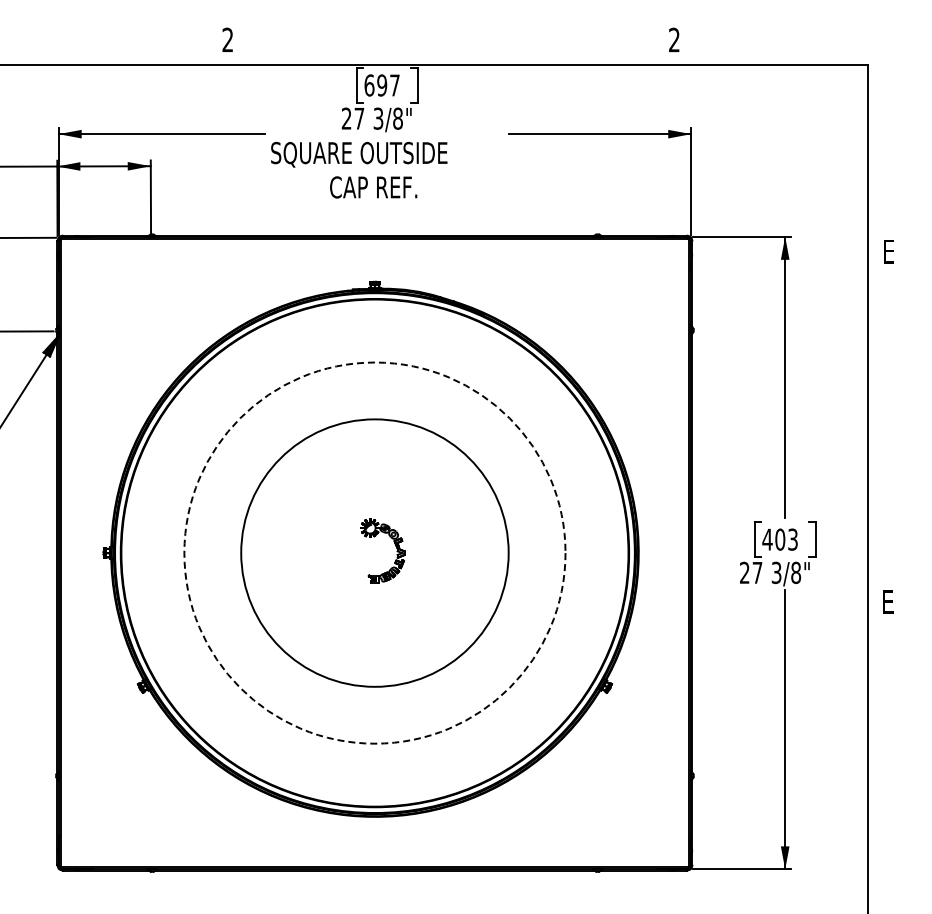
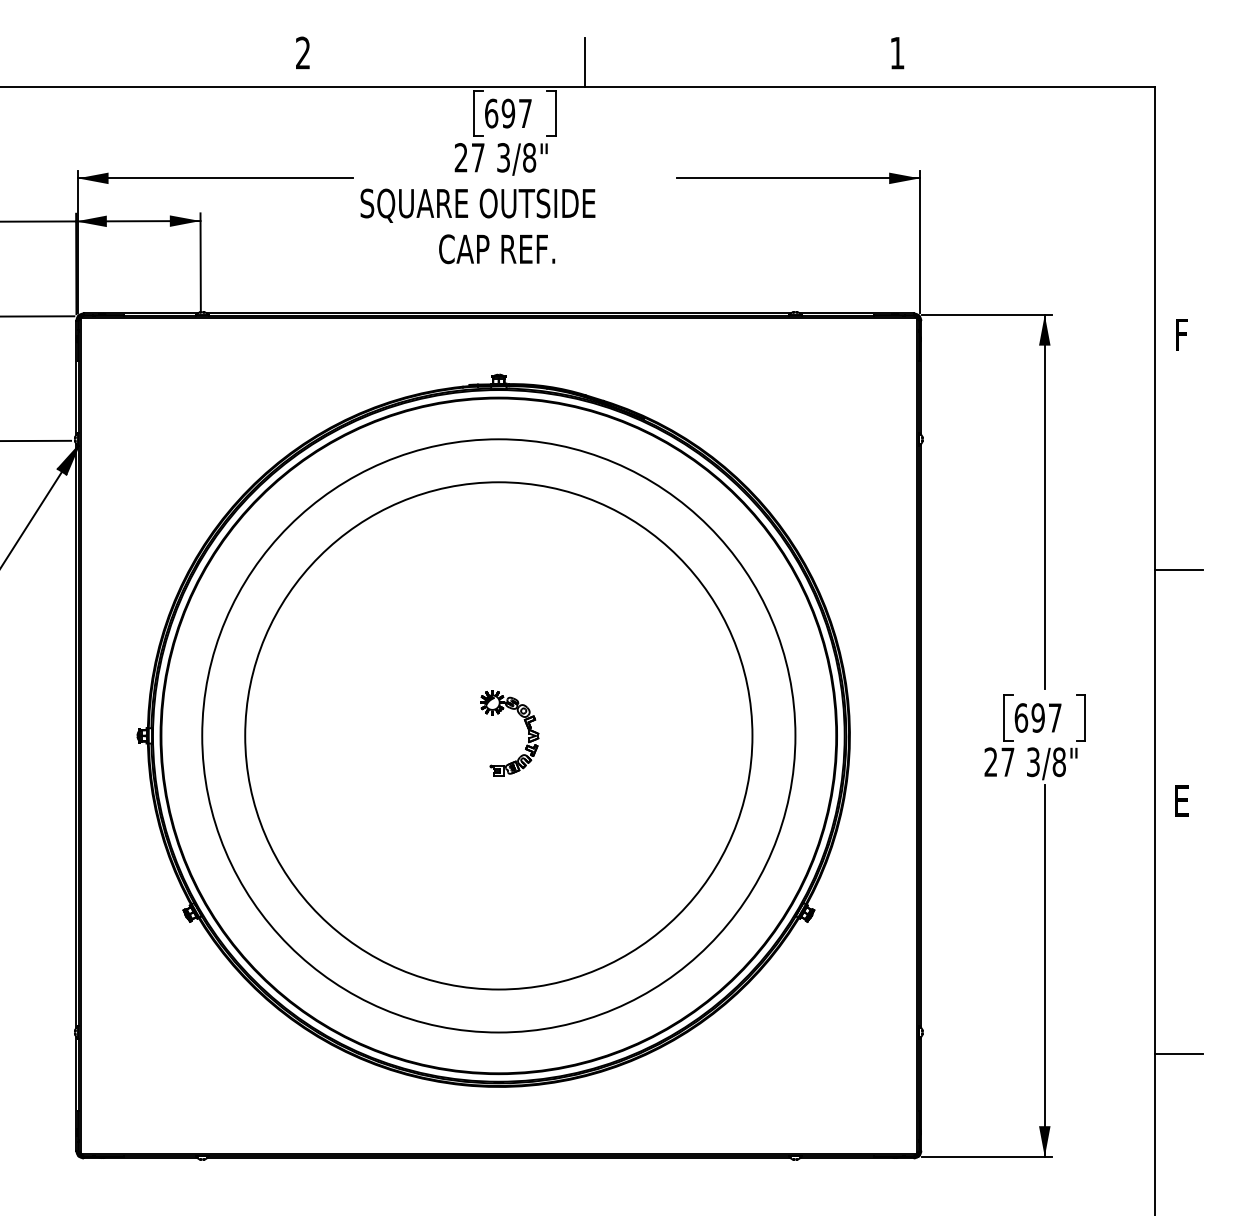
text: (674, 39) -> (897, 52), 2 -> 1
line: (439, 47) -> (584, 63), added
text: (889, 251) -> (1183, 334), E -> F
line: (885, 428) -> (1178, 570), added
text: (779, 539) -> (1037, 717), 403 -> 697
circle: (374, 552) -> (498, 735), dashed -> solid
circle: (374, 552) -> (498, 735), size x1.67
line: (885, 792) -> (1178, 1054), added

